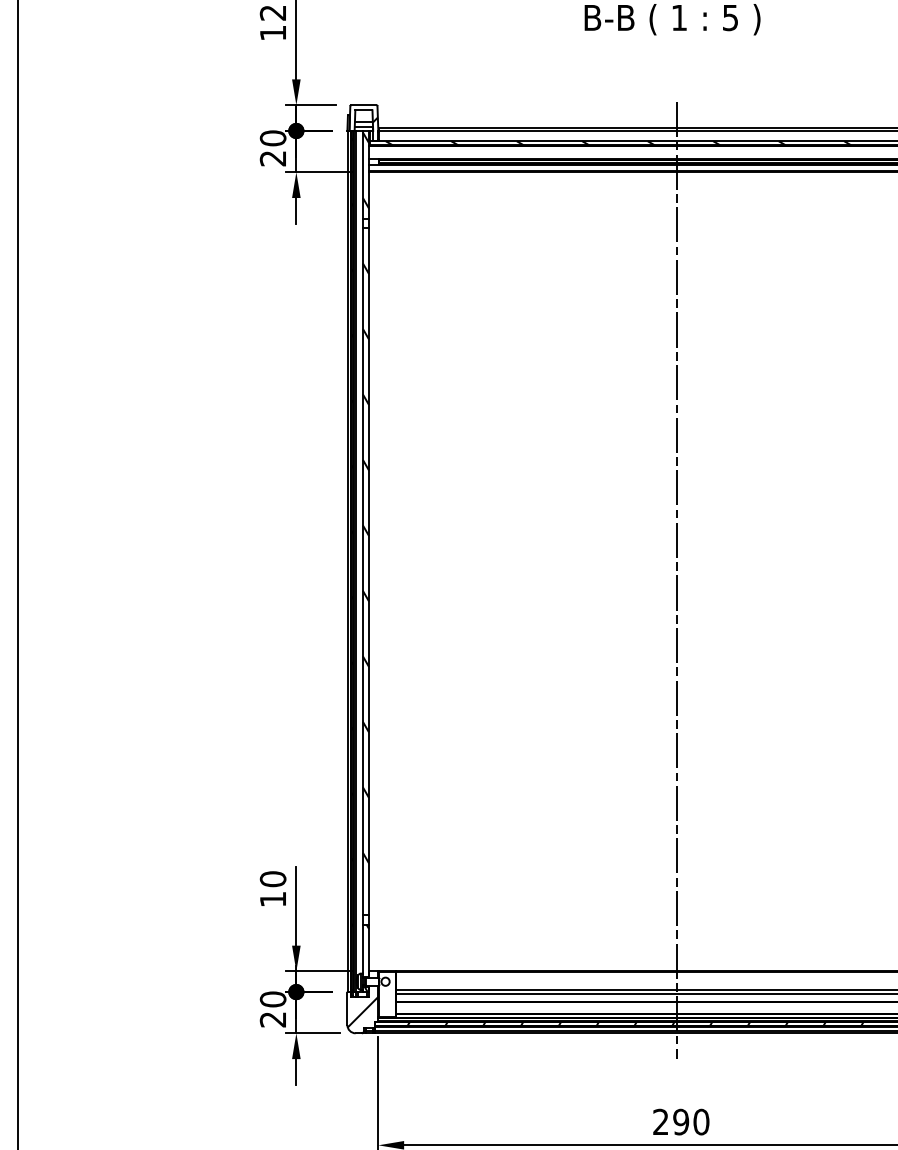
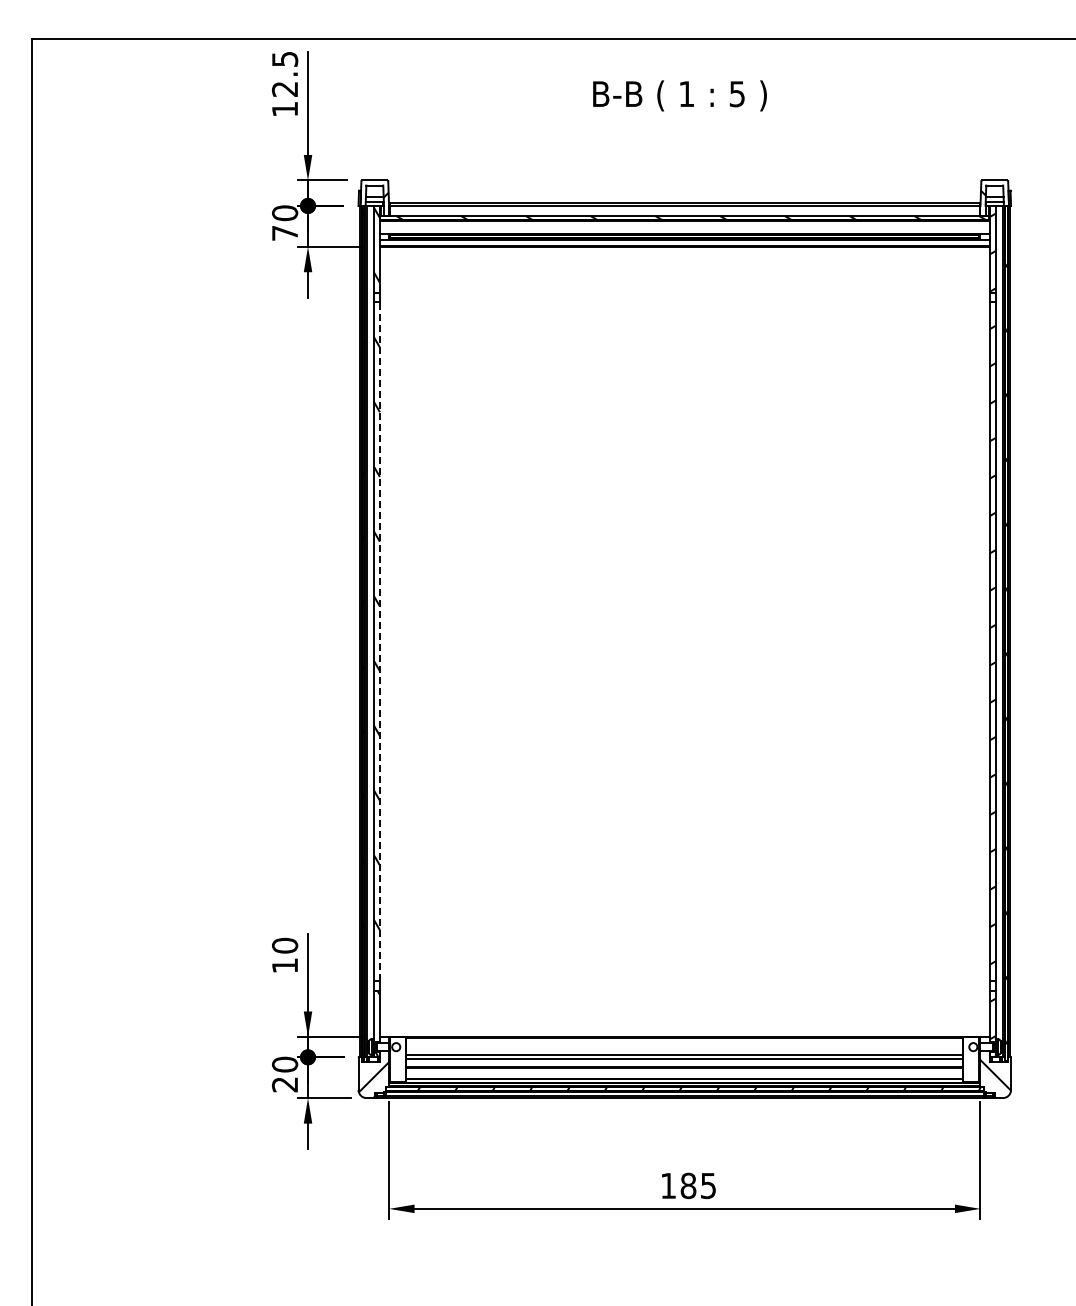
text: (272, 158) -> (284, 233), 20 -> 70
line: (368, 571) -> (379, 641), solid -> dashed
line: (677, 580) -> (684, 650), removed
text: (681, 1121) -> (688, 1185), 290 -> 185

